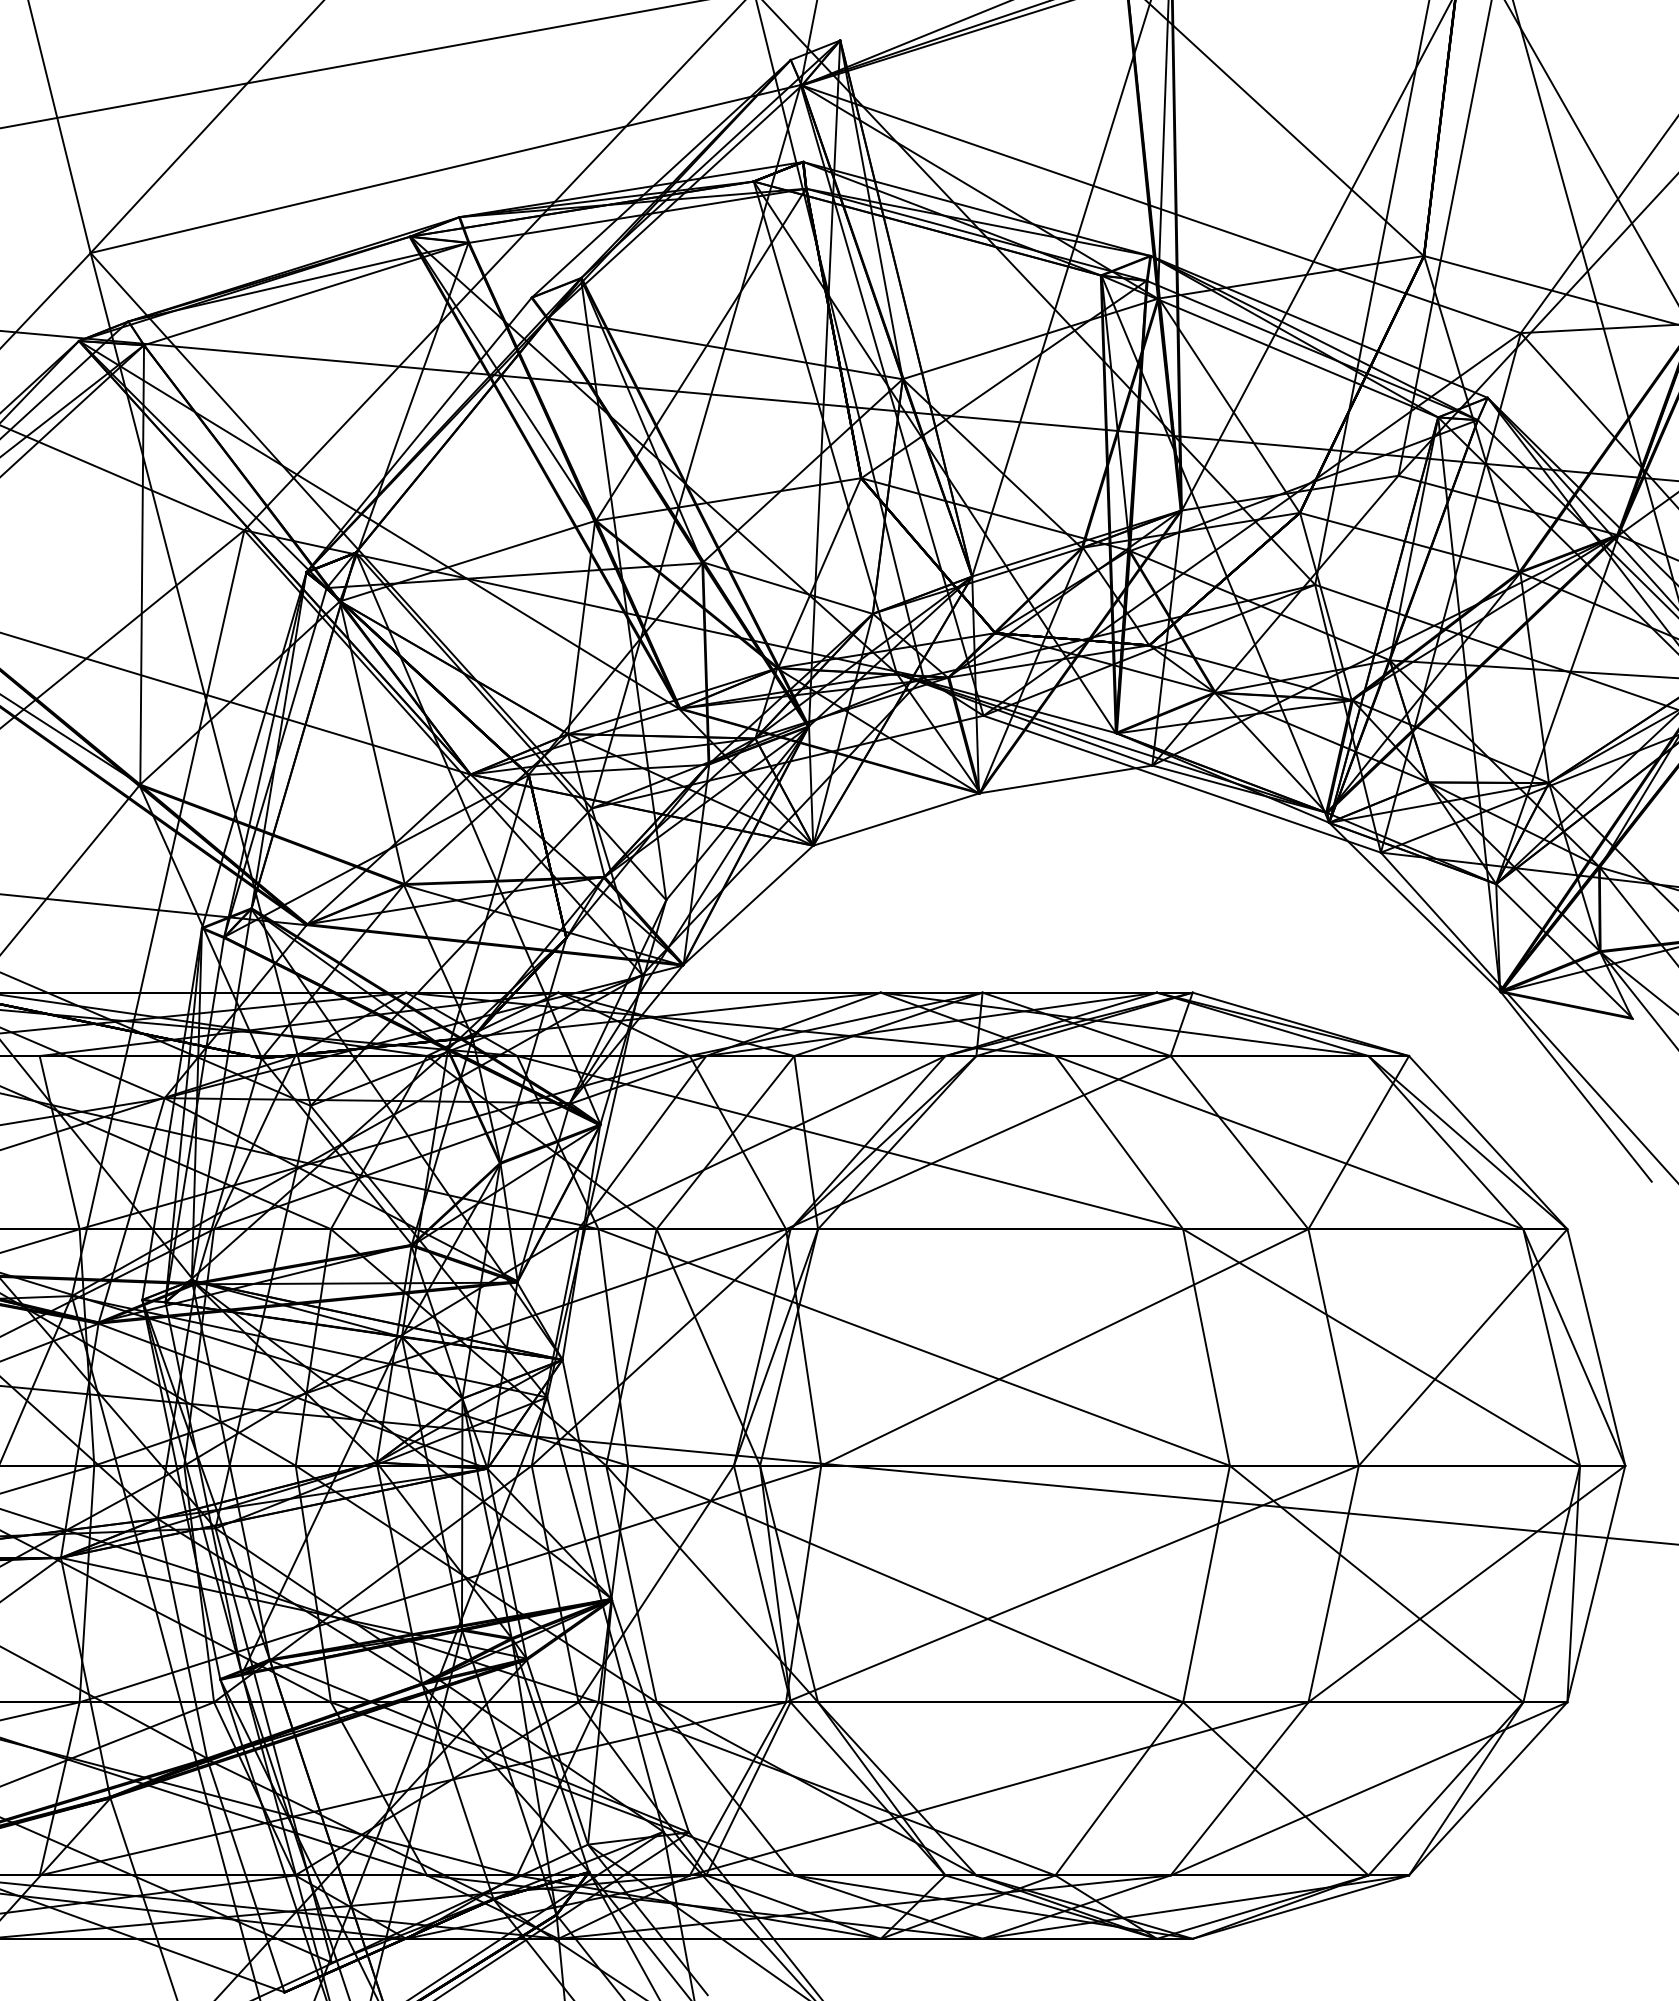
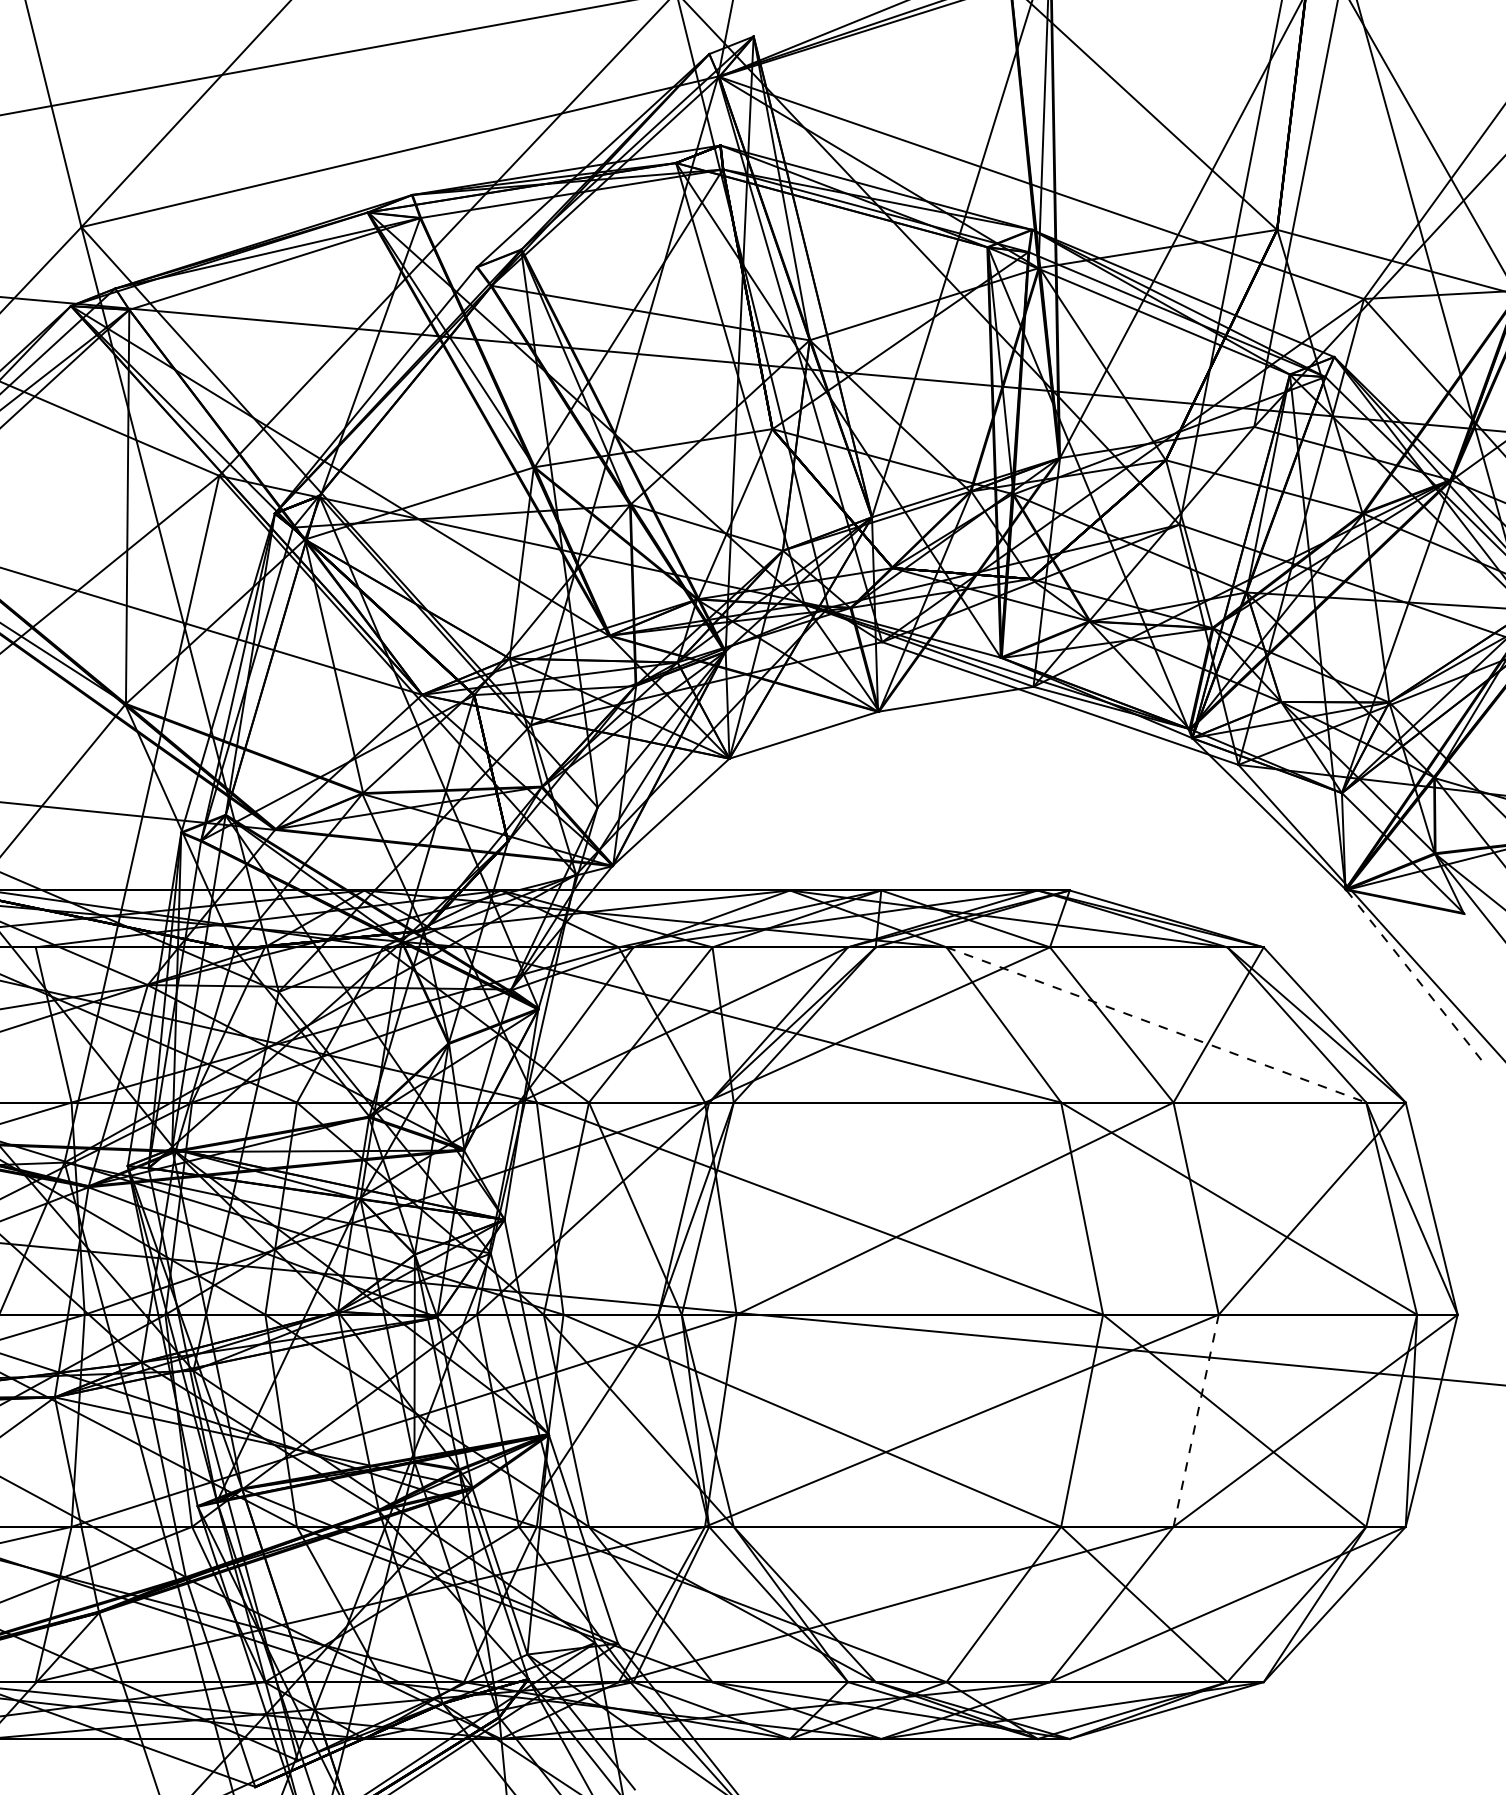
line: (1576, 1086) -> (1413, 974), solid -> dashed
line: (1289, 1142) -> (1156, 1024), solid -> dashed
line: (1333, 1584) -> (1196, 1421), solid -> dashed

